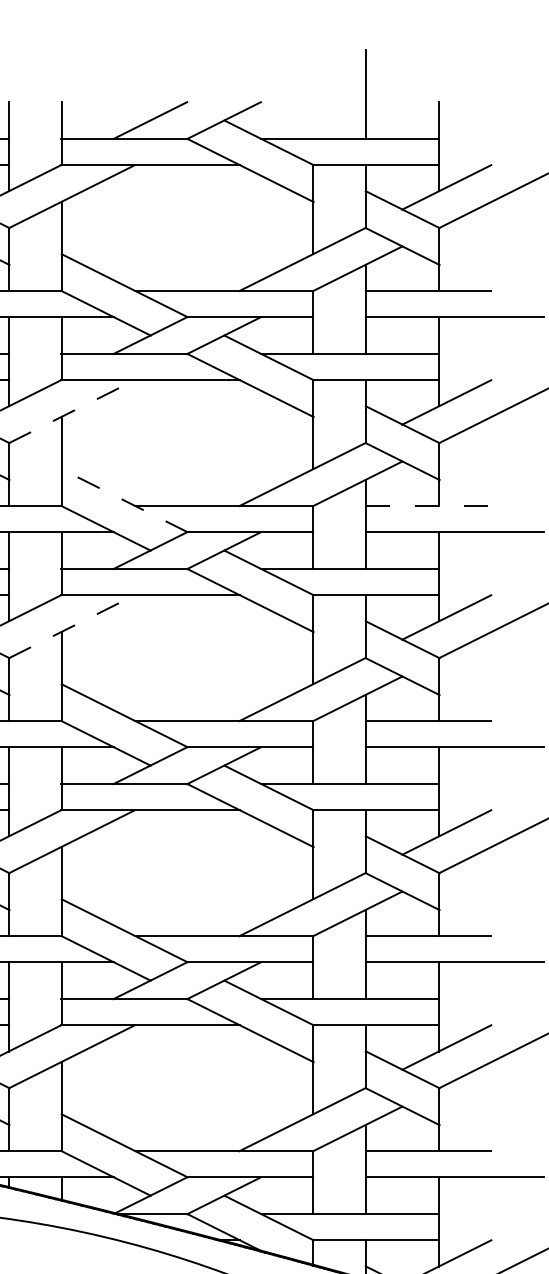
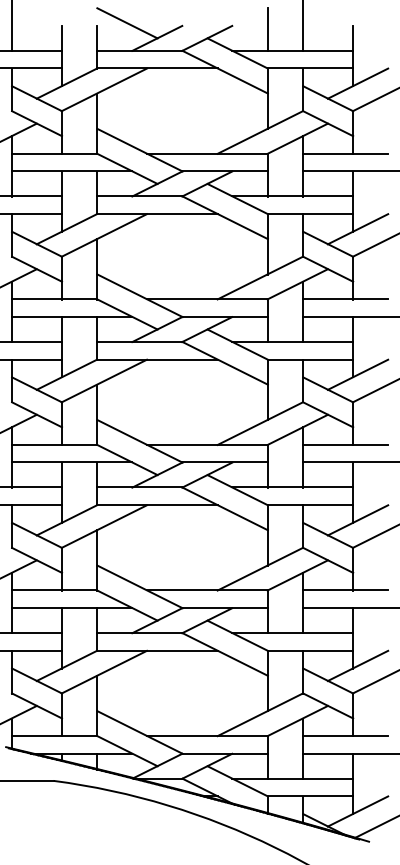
line: (106, 98) -> (127, 23), added
line: (313, 107) -> (267, 29), added
line: (72, 411) -> (104, 235), dashed -> solid
line: (123, 500) -> (139, 295), dashed -> solid
line: (428, 506) -> (345, 299), dashed -> solid
line: (72, 627) -> (104, 381), dashed -> solid

